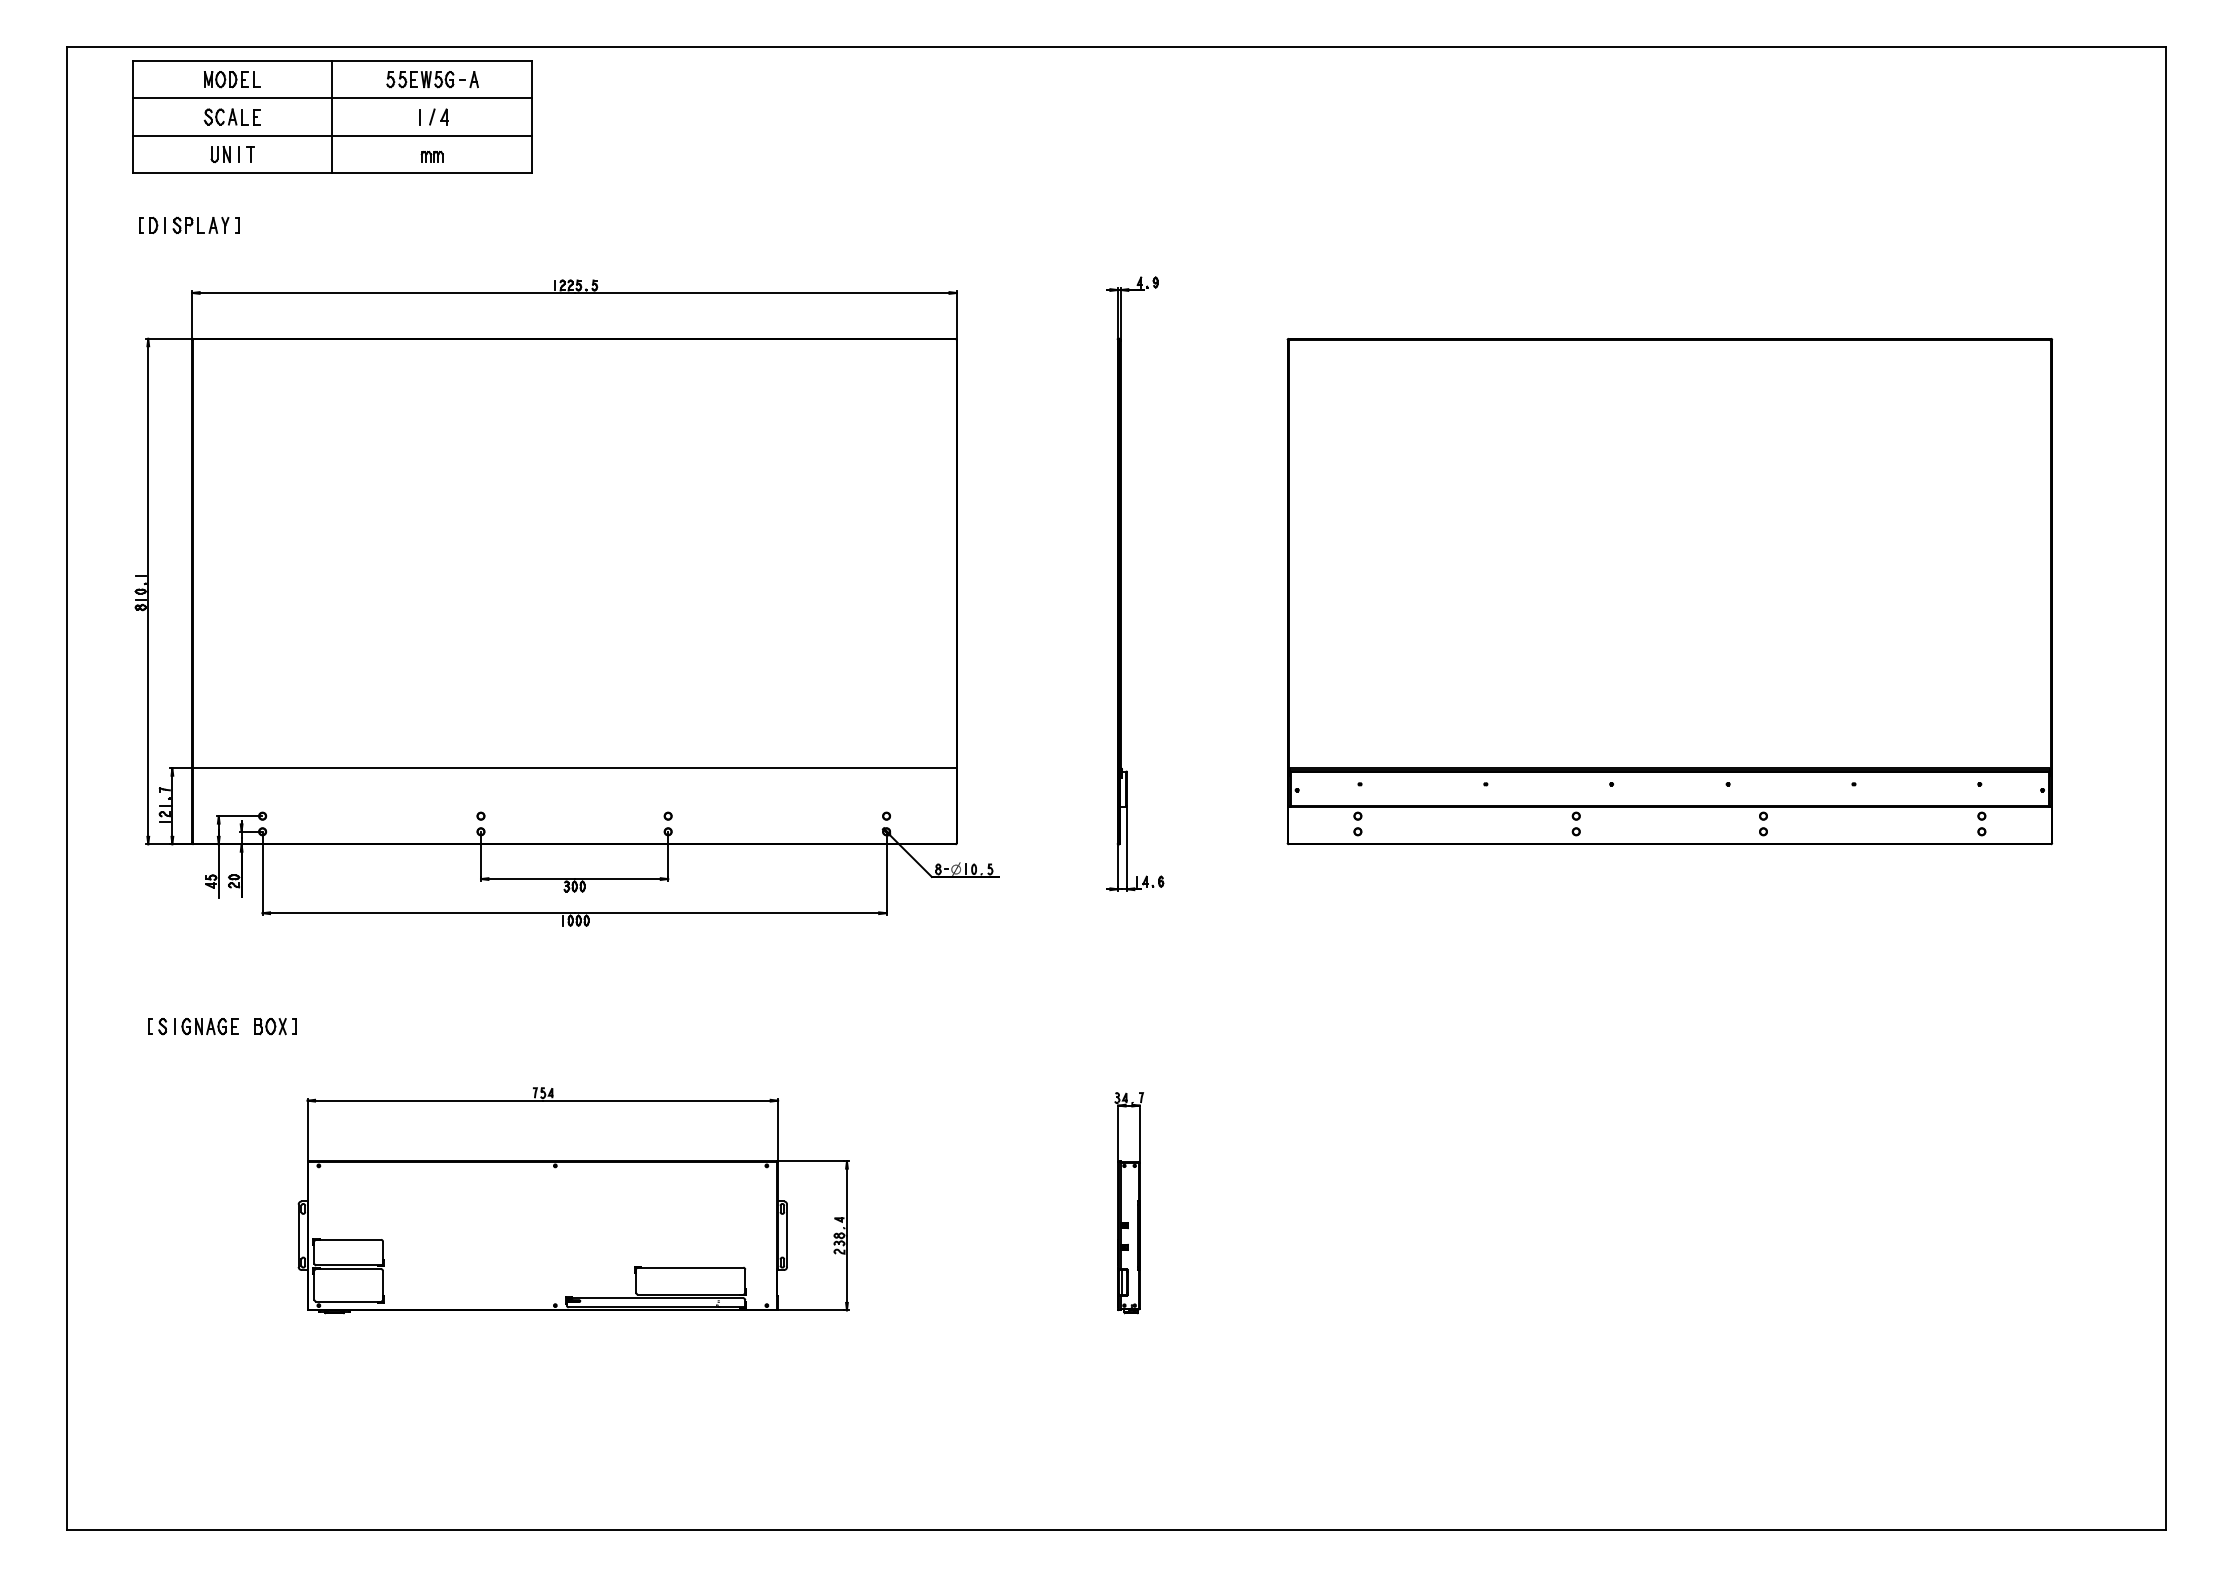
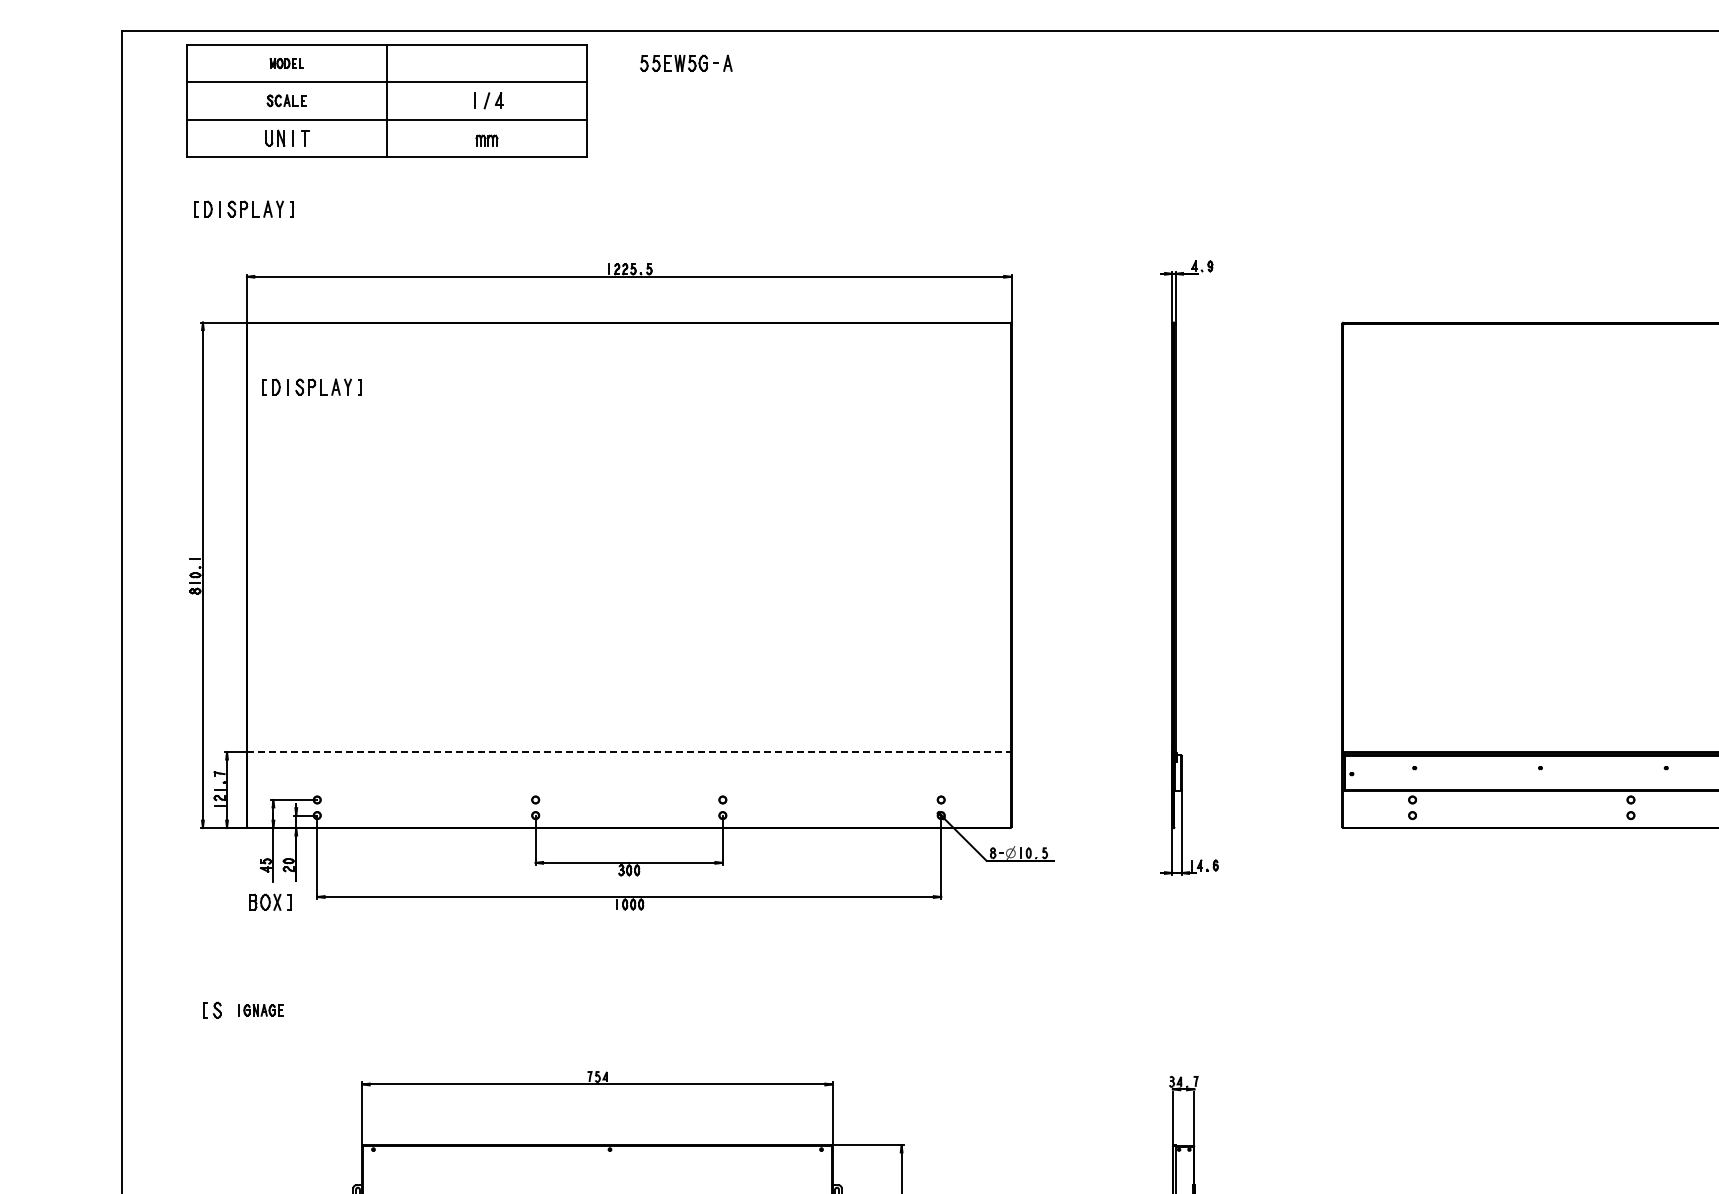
part: (232, 79) -> (287, 63), size x0.6
part: (432, 79) -> (686, 63), moved
part: (231, 116) -> (286, 100), size x0.7
part: (257, 402) -> (312, 386), added
line: (575, 768) -> (630, 752), solid -> dashed
part: (206, 1026) -> (261, 1010), size x0.7
part: (275, 1026) -> (270, 902), moved

